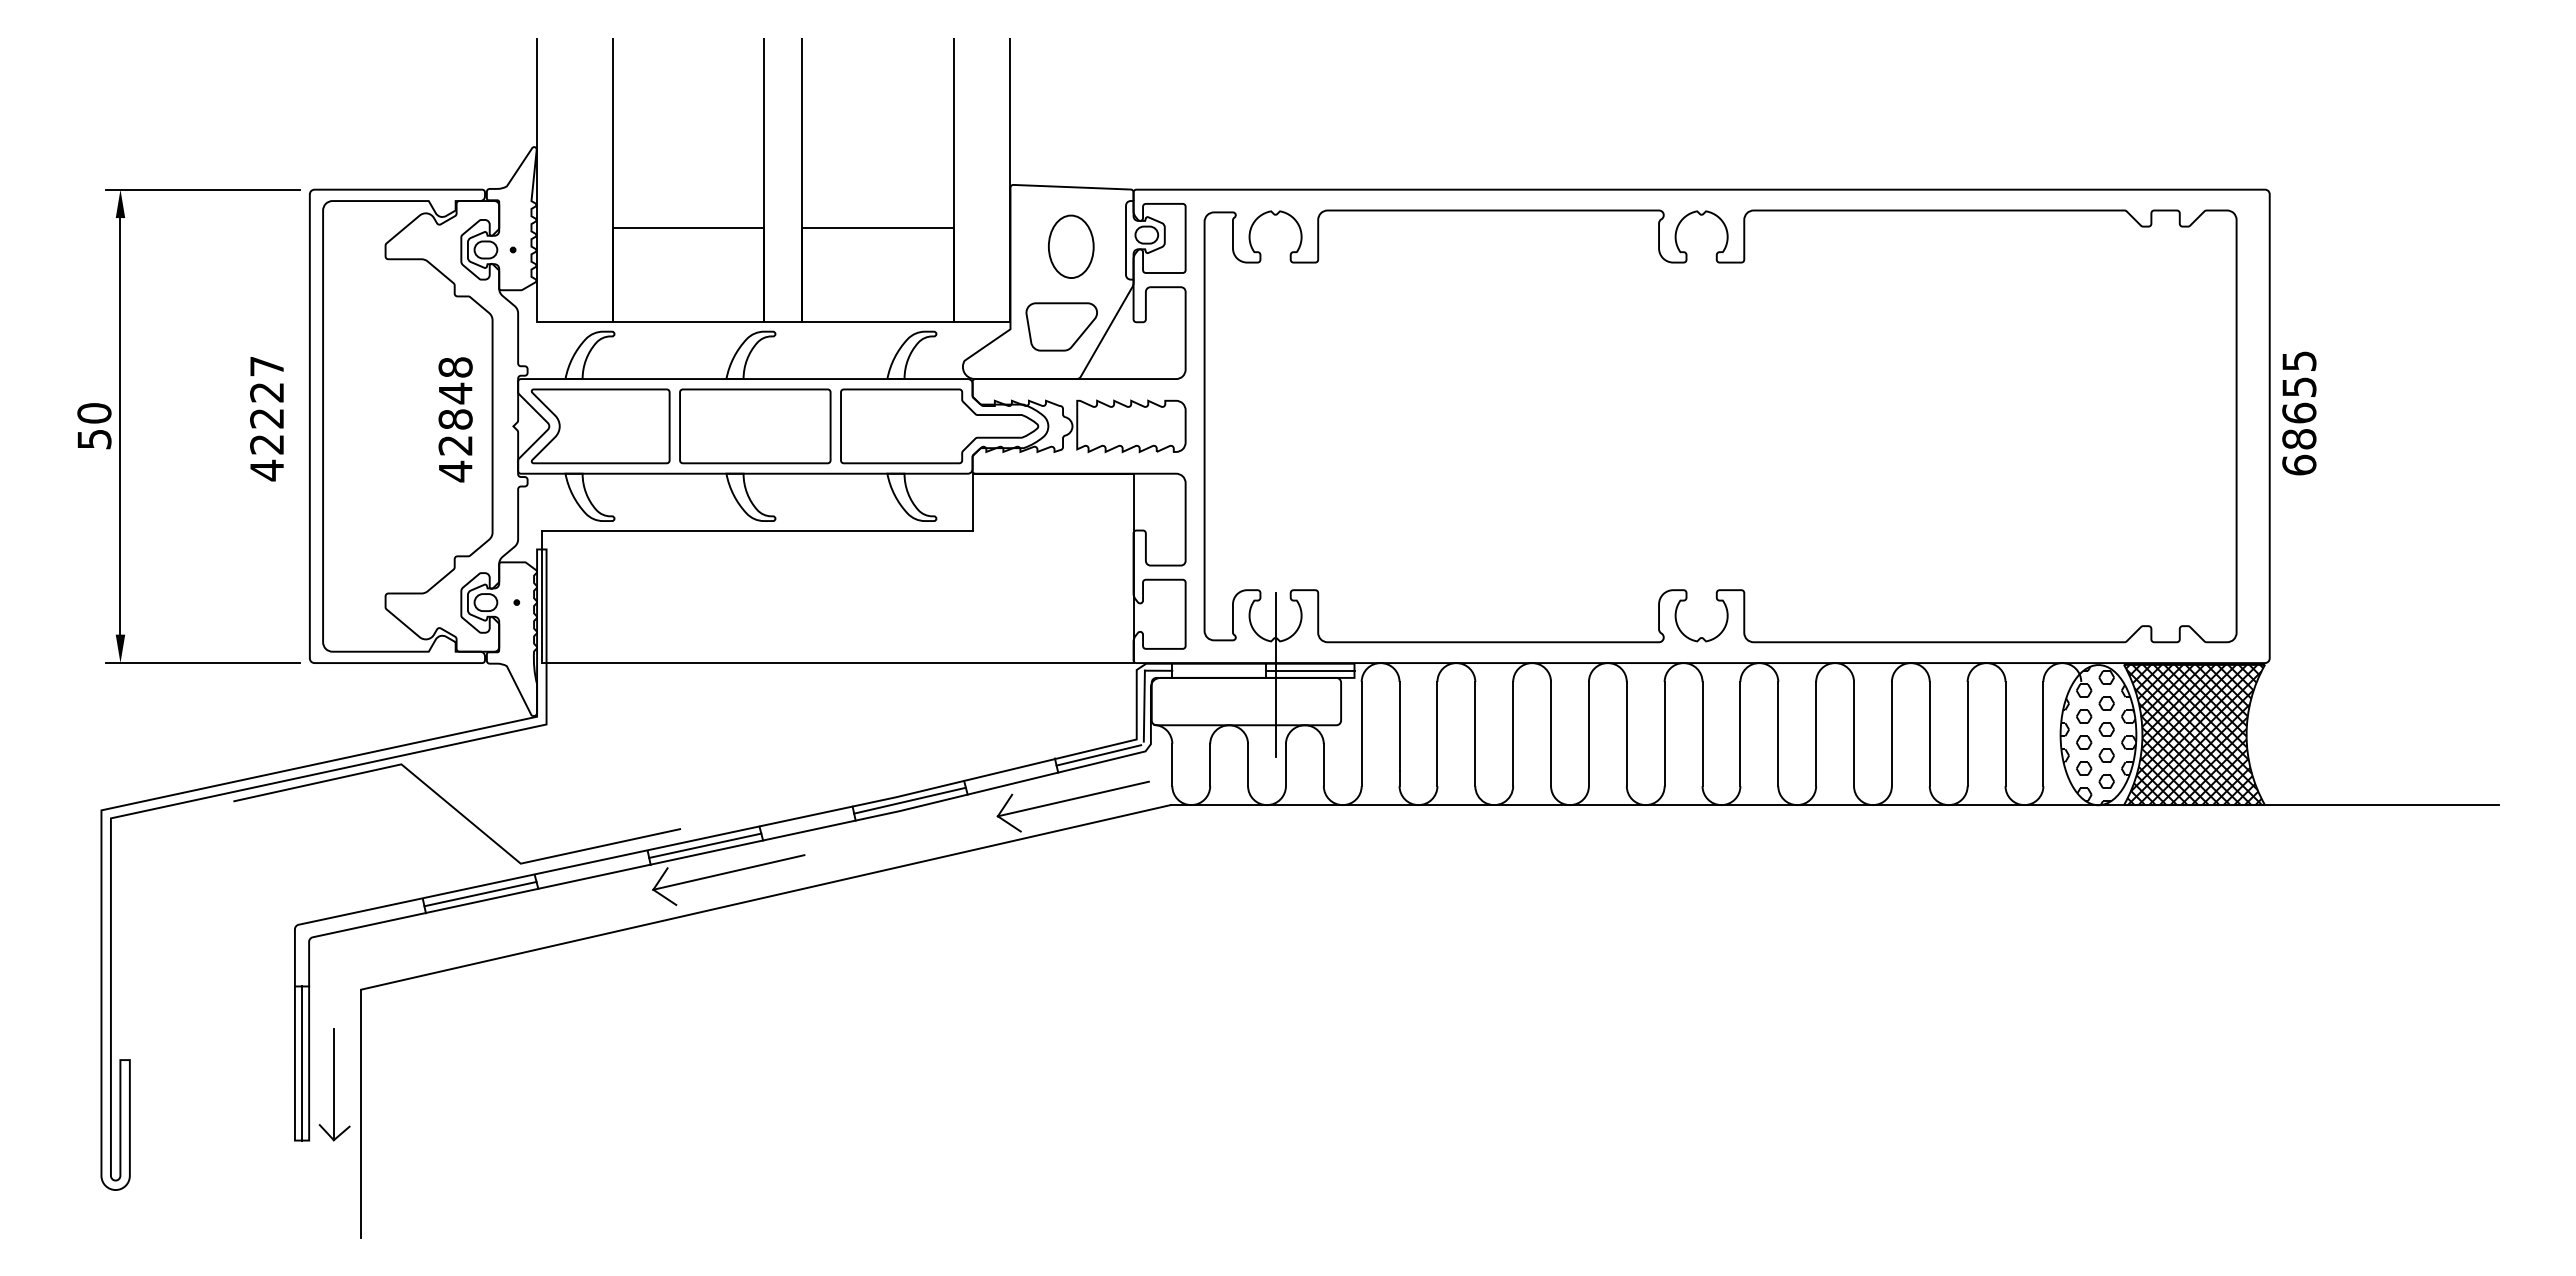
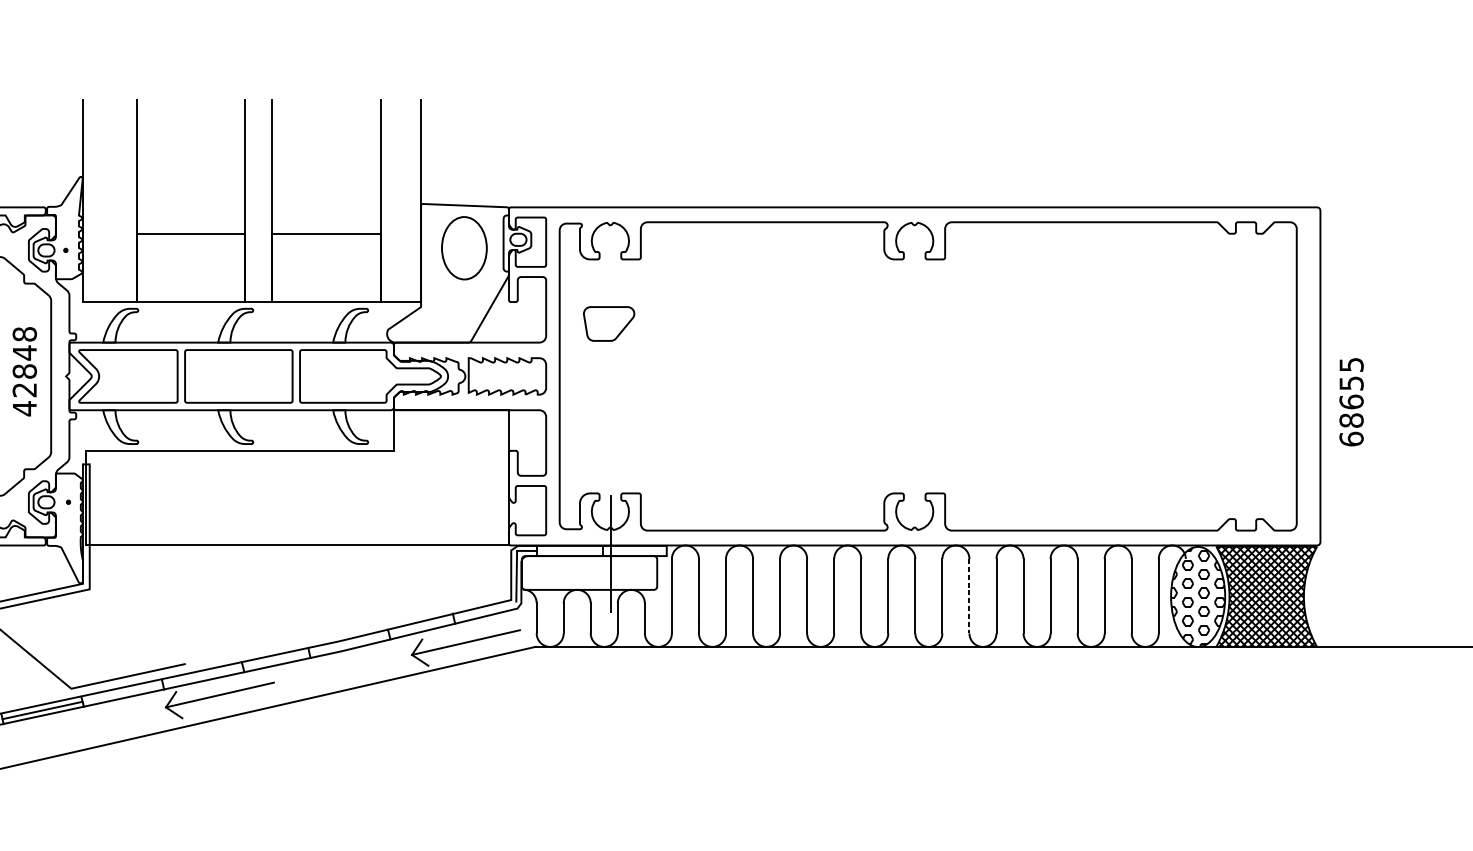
part: (1071, 246) -> (464, 247), size x1.4
part: (1061, 326) -> (608, 323), moved
text: (2299, 413) -> (1351, 402), moved
line: (1309, 670) -> (634, 550), removed
line: (1778, 734) -> (969, 596), solid -> dashed
line: (1098, 755) -> (483, 611), removed
line: (909, 800) -> (348, 643), removed
line: (705, 845) -> (203, 675), removed

